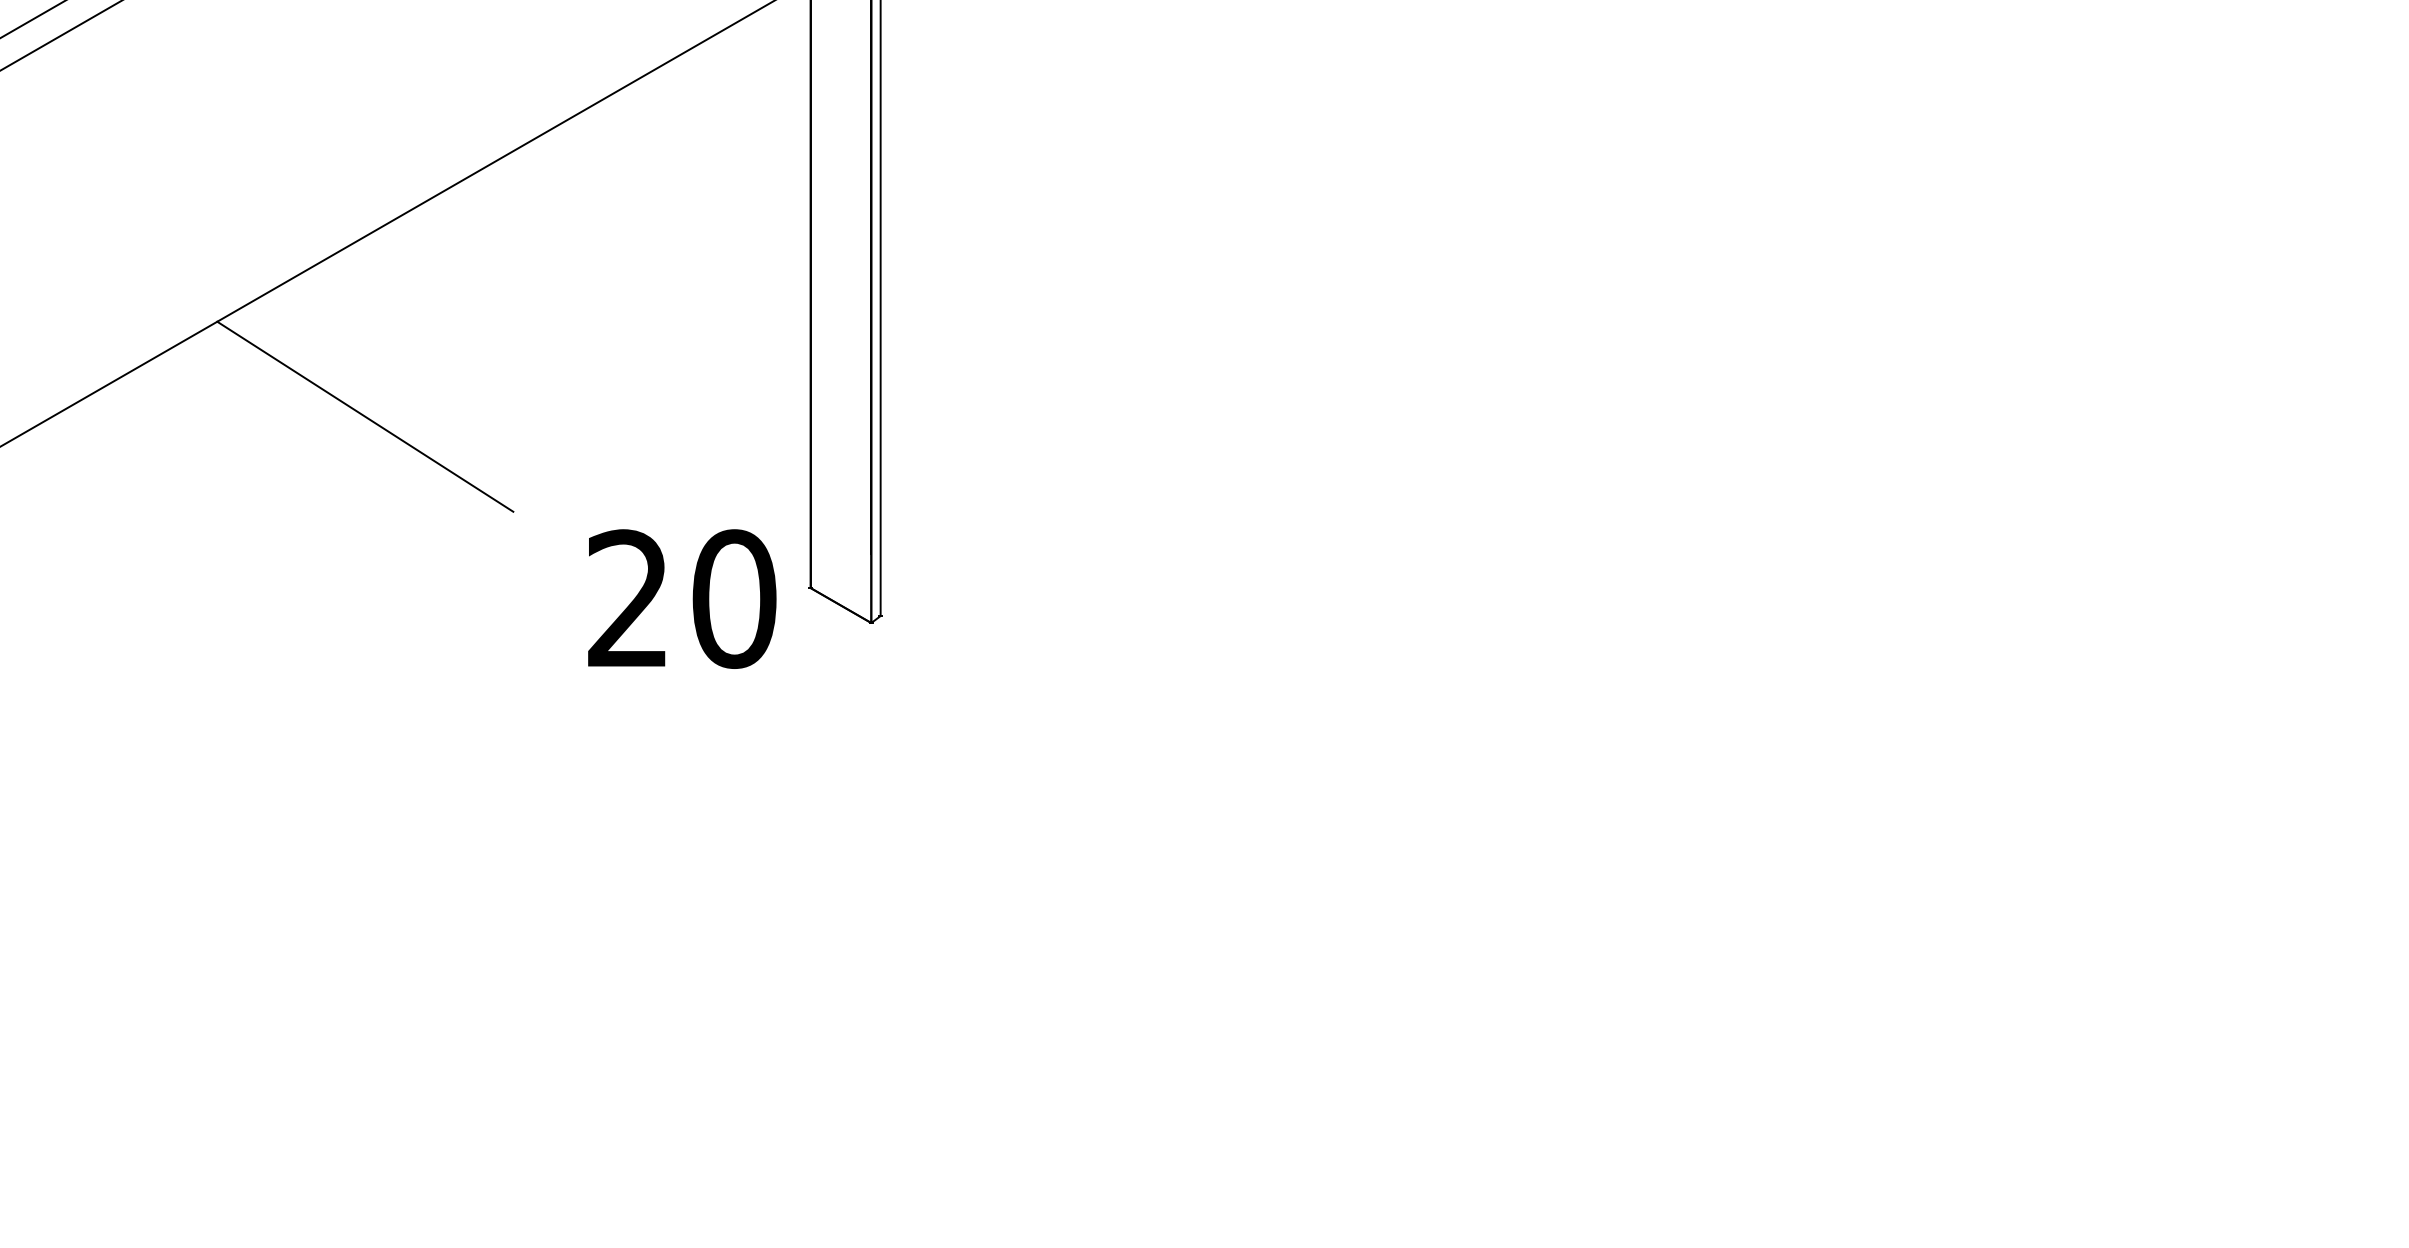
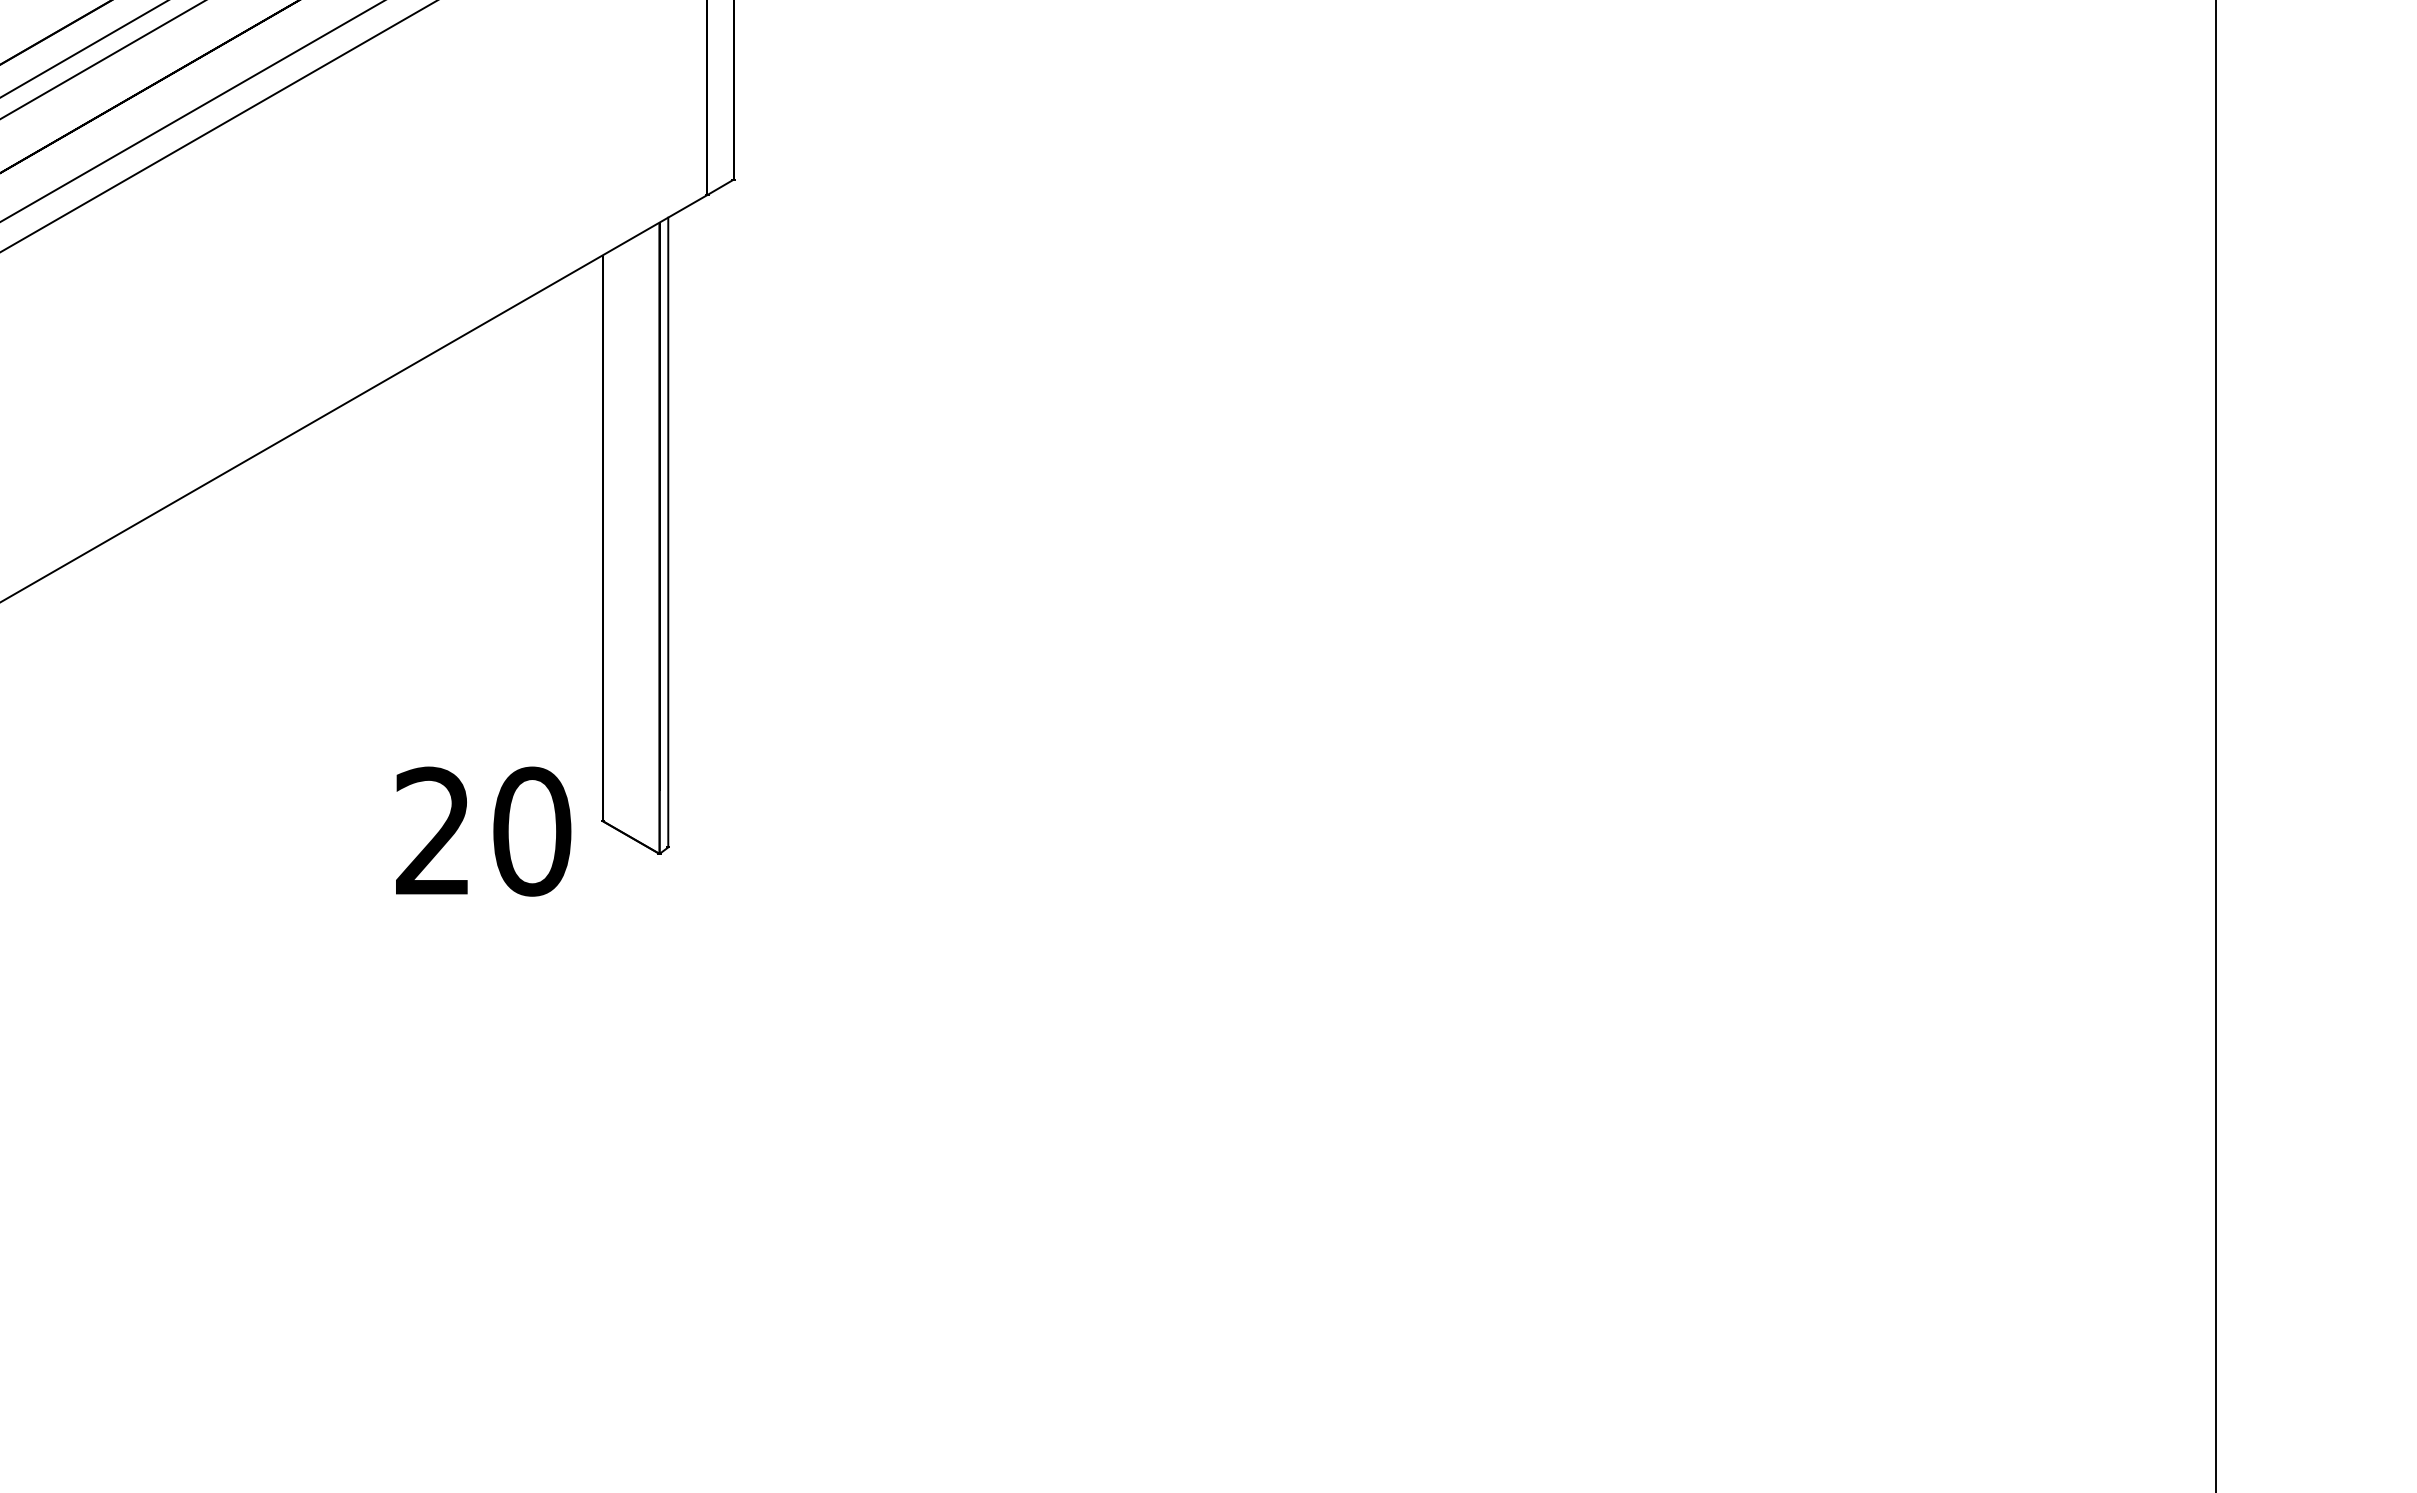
line: (365, 416) -> (188, 661), removed

